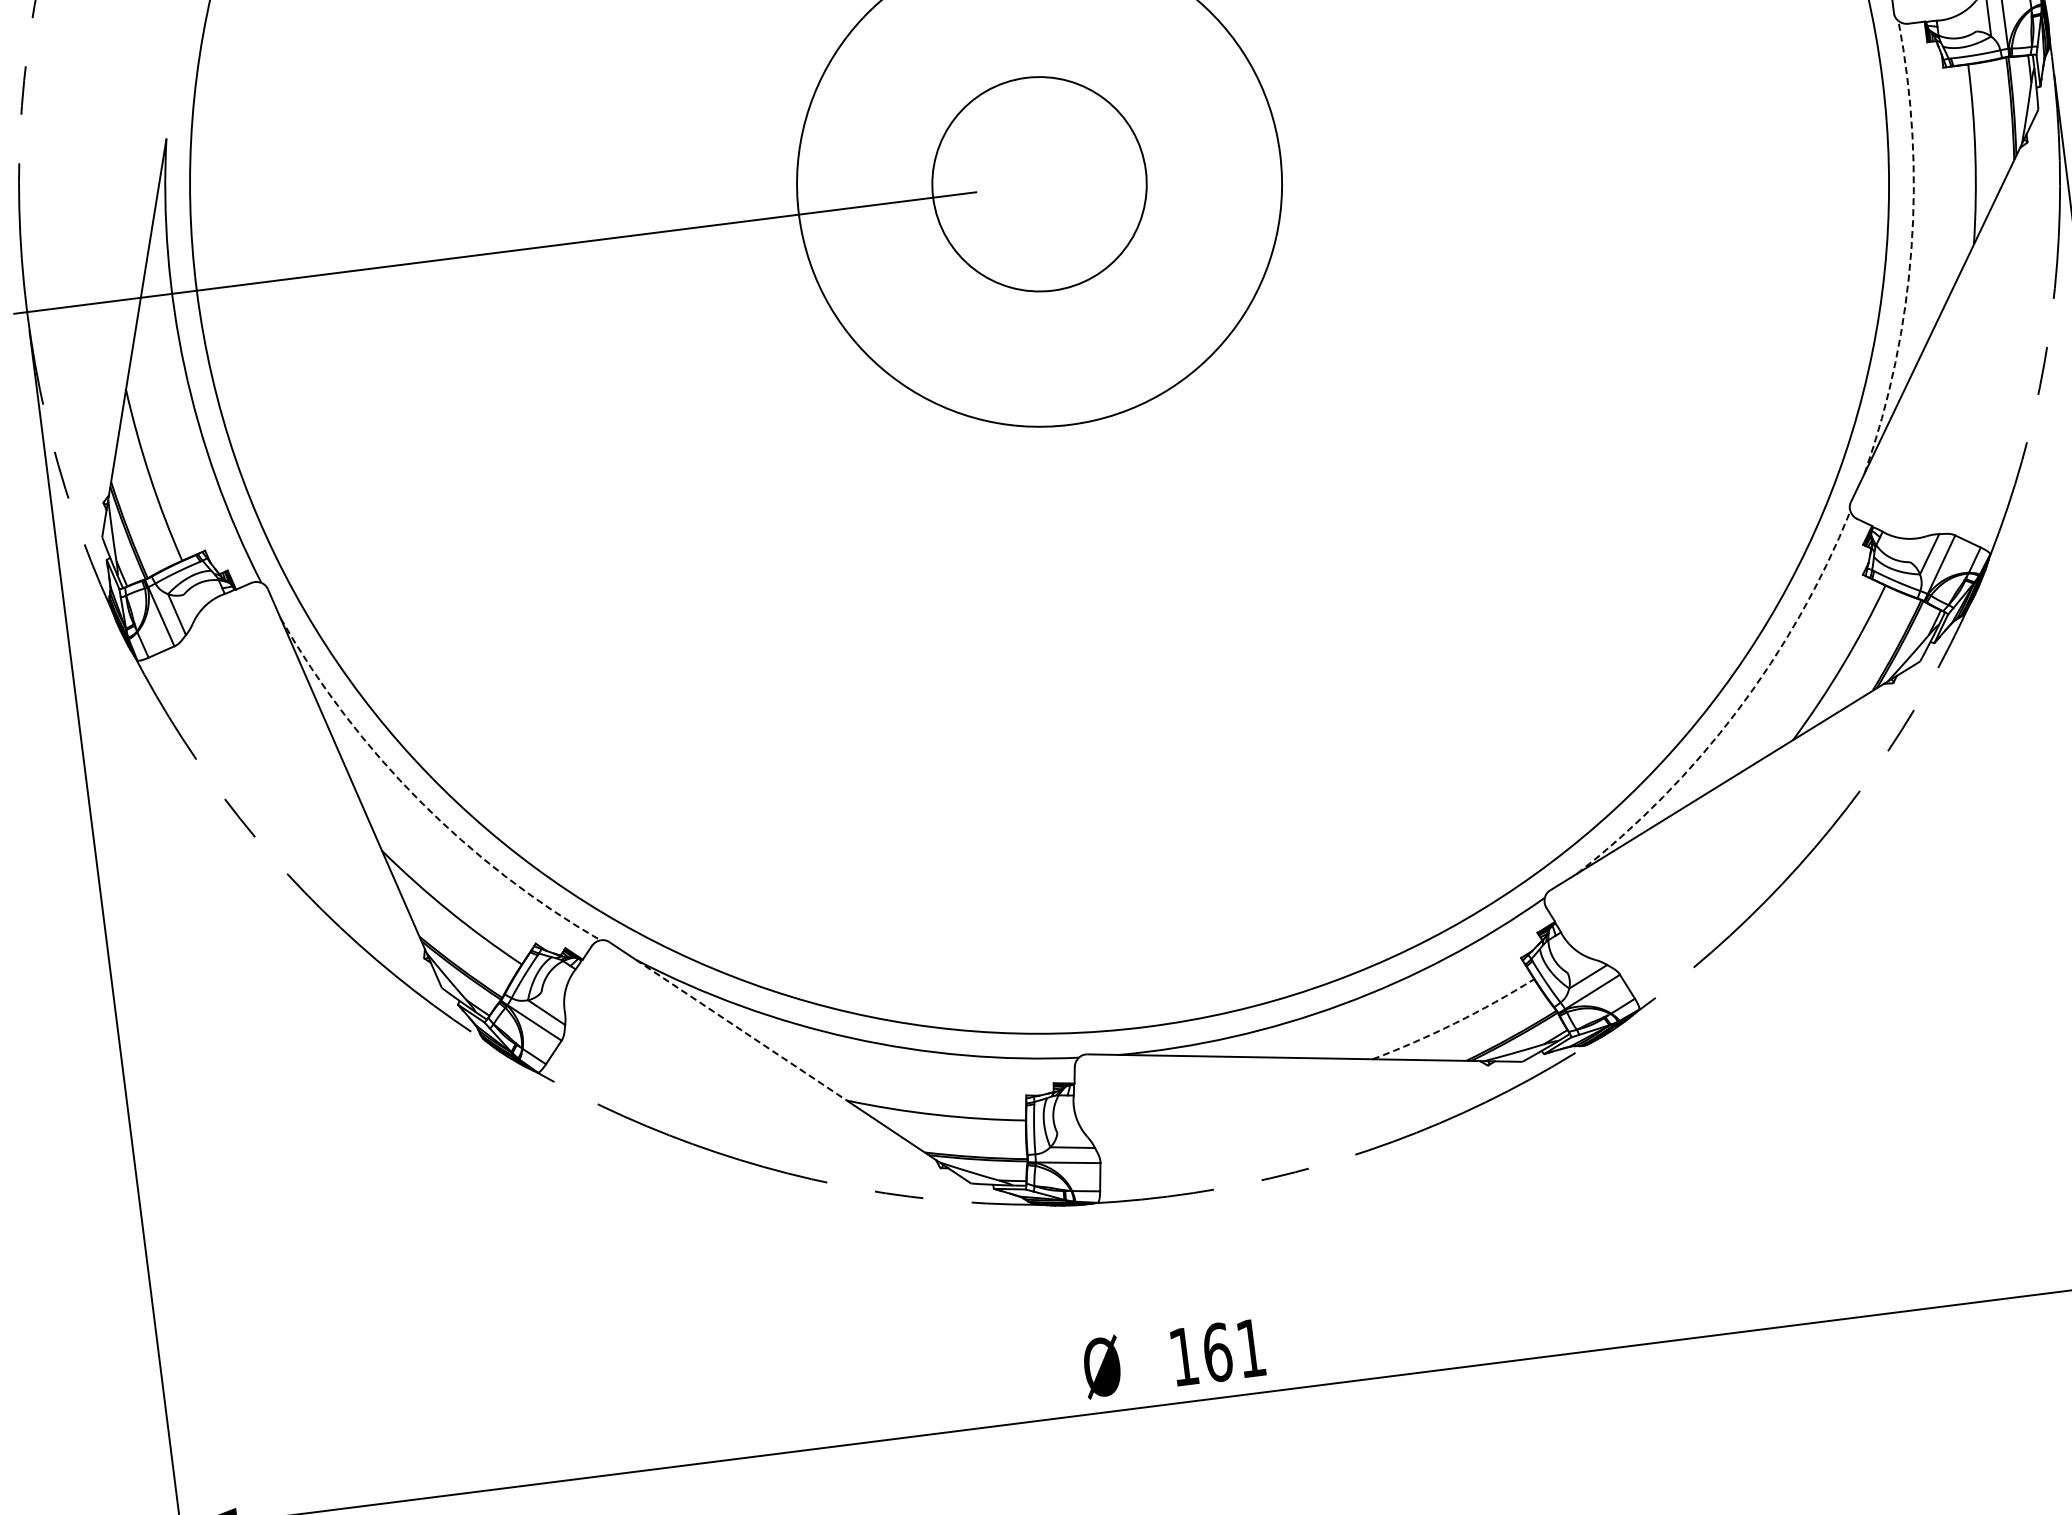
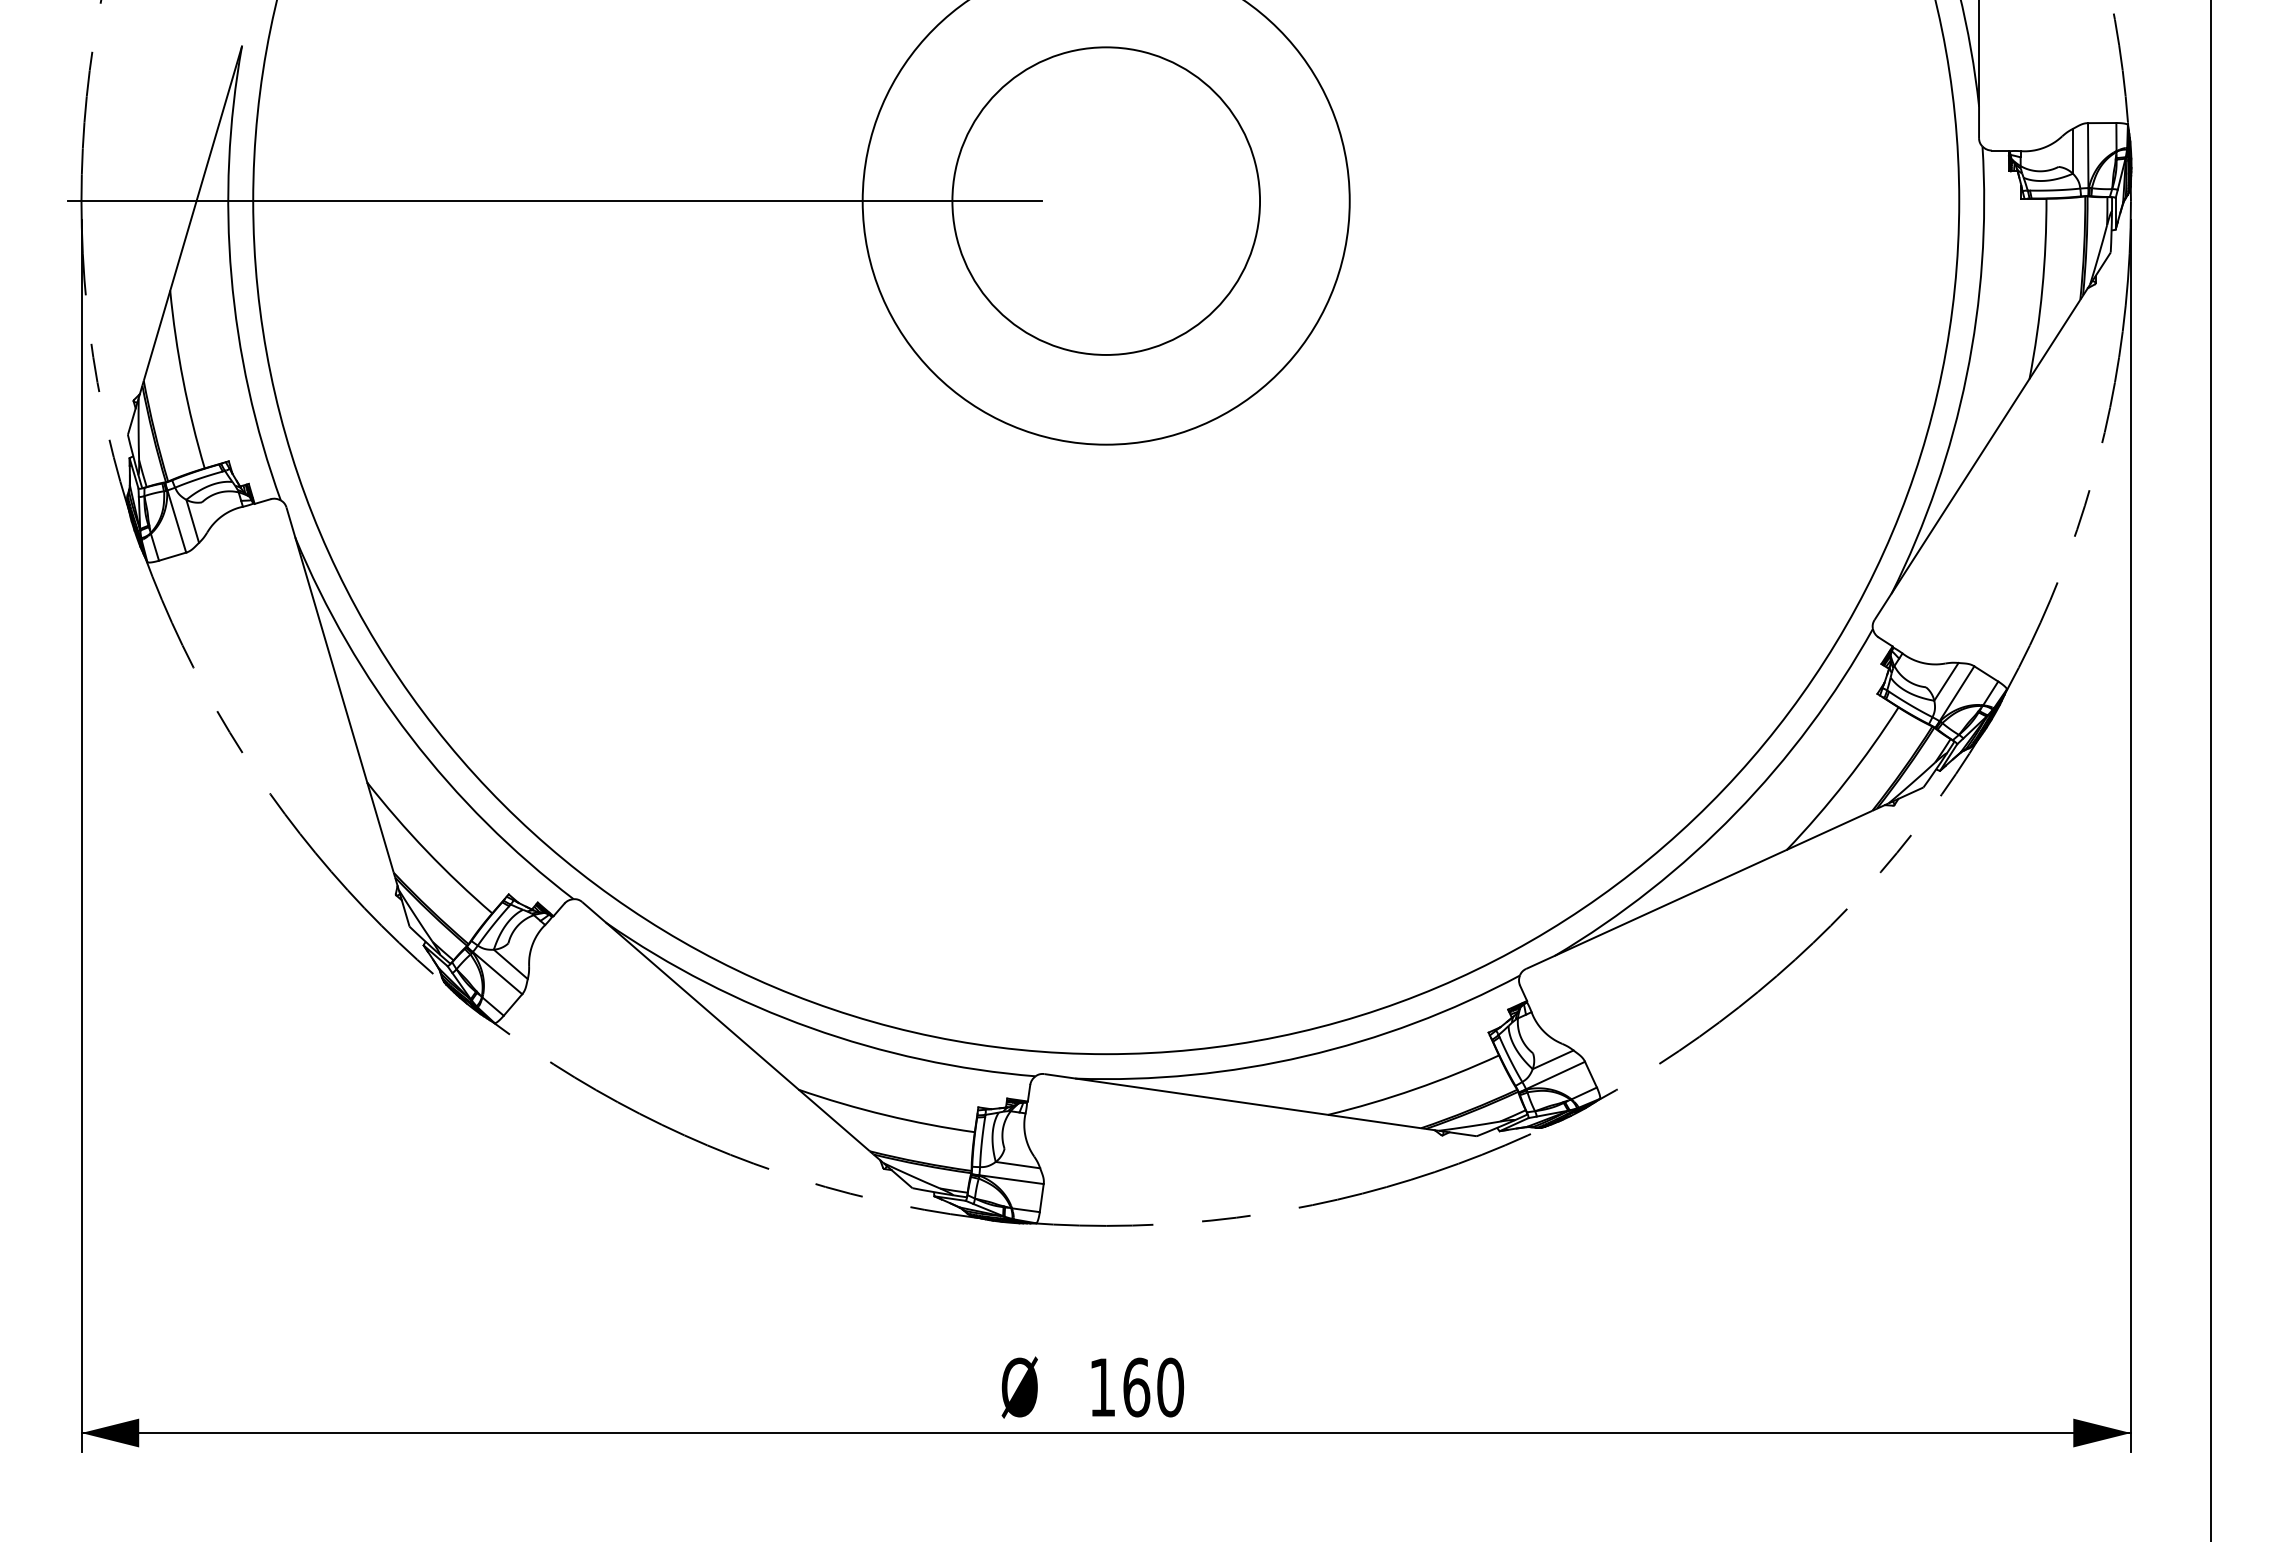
circle: (1039, 183) -> (1106, 200), size x1.43
arc: (1911, 249) -> (1966, 375), dashed -> solid
arc: (1737, 710) -> (1735, 813), dashed -> solid
arc: (419, 800) -> (410, 737), dashed -> solid
arc: (1455, 1023) -> (1415, 1089), dashed -> solid
line: (742, 1030) -> (703, 1006), dashed -> solid
text: (1251, 1348) -> (1170, 1387), 161 -> 160

